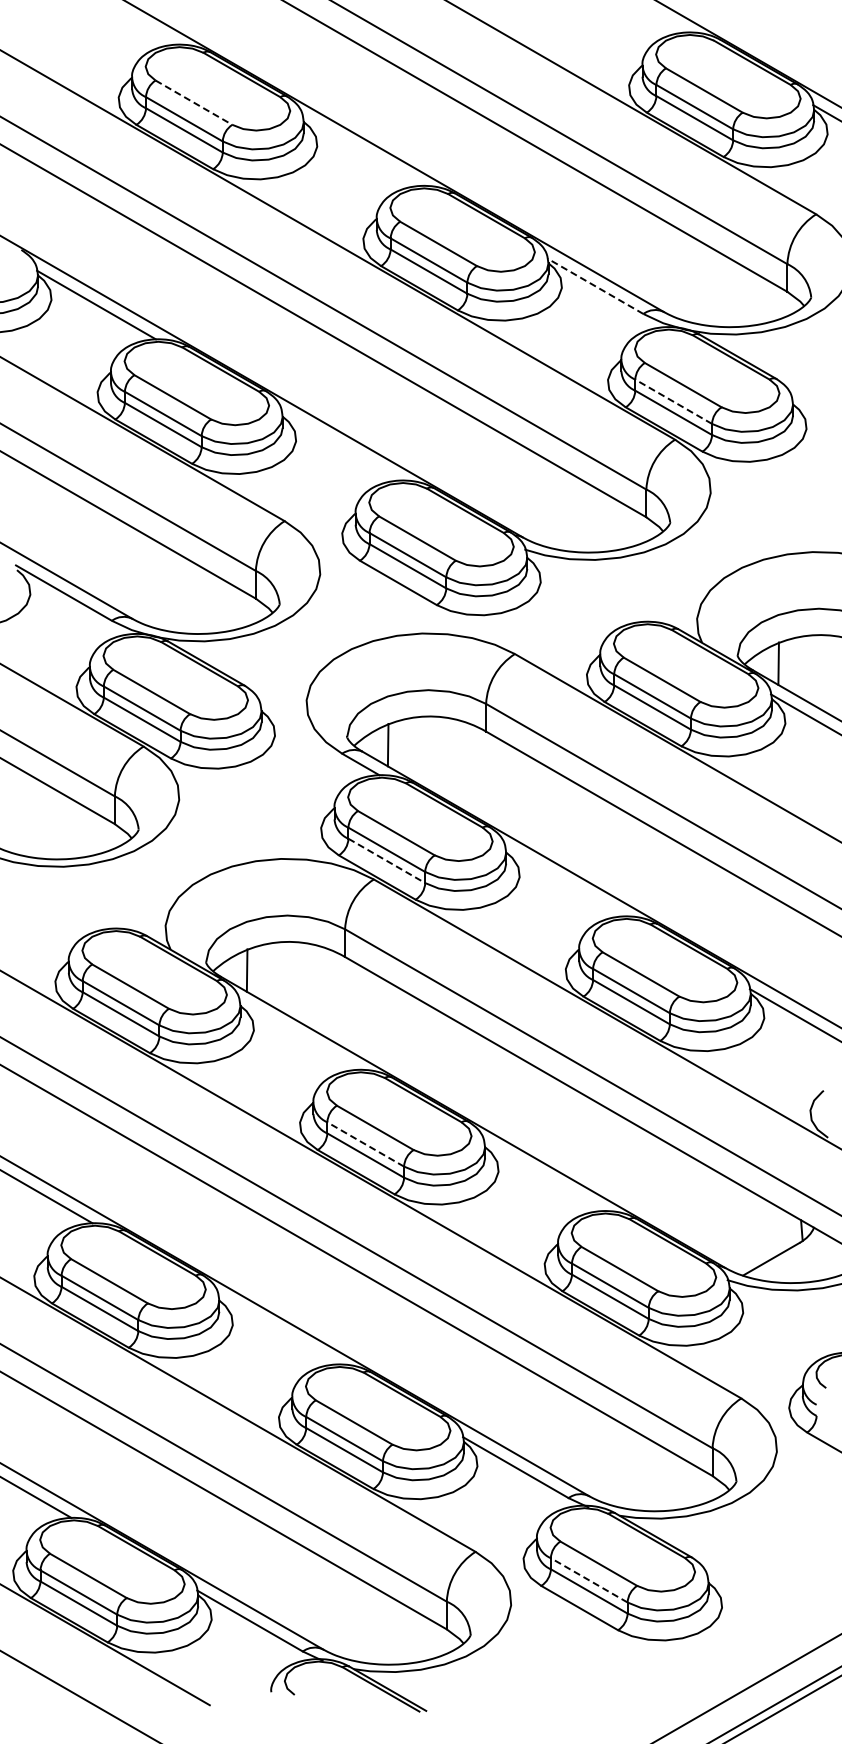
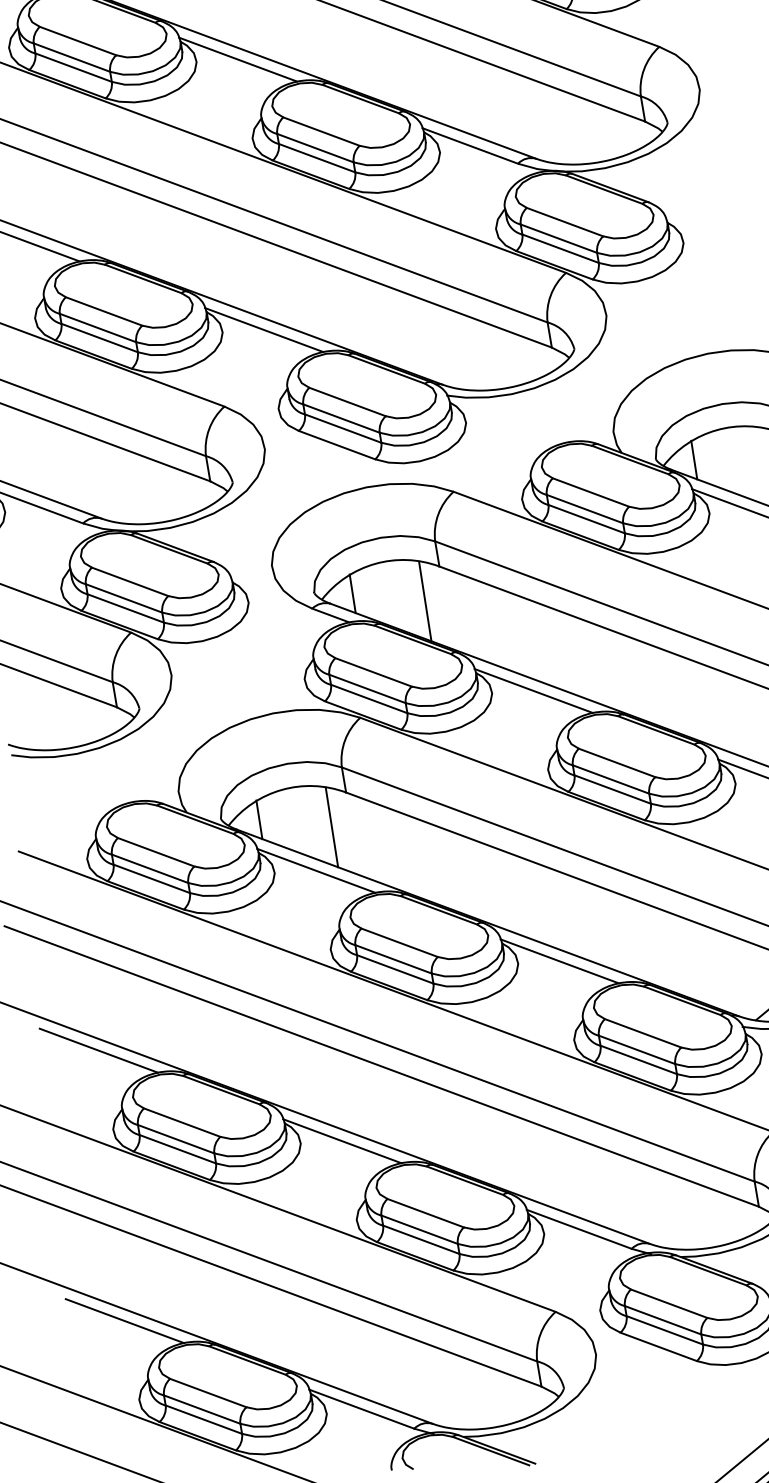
line: (194, 102) -> (78, 40), dashed -> solid
line: (361, 151) -> (237, 59), added
line: (595, 286) -> (470, 146), dashed -> solid
line: (673, 401) -> (558, 238), dashed -> solid
line: (340, 446) -> (263, 330), added
line: (464, 766) -> (425, 601), added
line: (387, 861) -> (369, 699), dashed -> solid
line: (564, 881) -> (533, 690), added
line: (323, 991) -> (331, 827), added
line: (298, 1035) -> (315, 870), added
line: (365, 1144) -> (393, 959), dashed -> solid
line: (543, 1176) -> (559, 961), added
line: (277, 1329) -> (341, 1140), added
line: (588, 1580) -> (662, 1320), dashed -> solid

